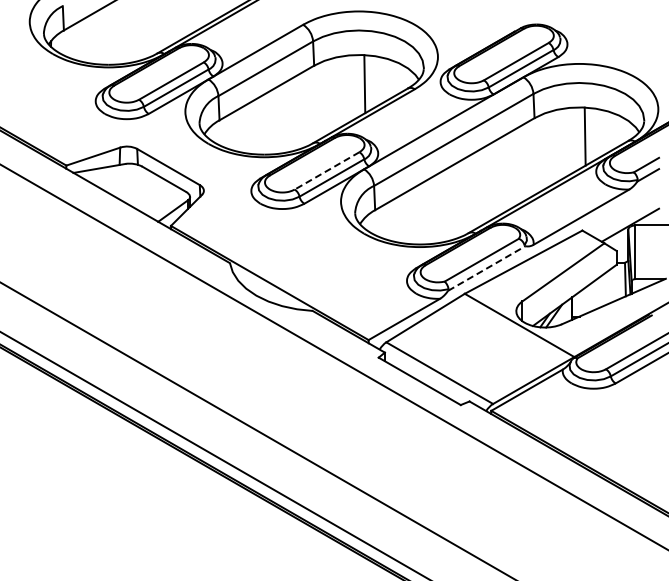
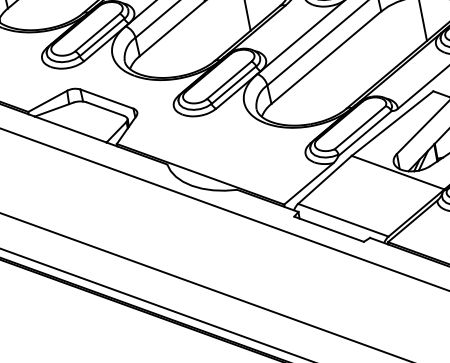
line: (326, 171) -> (228, 80), dashed -> solid
line: (486, 268) -> (364, 133), dashed -> solid

